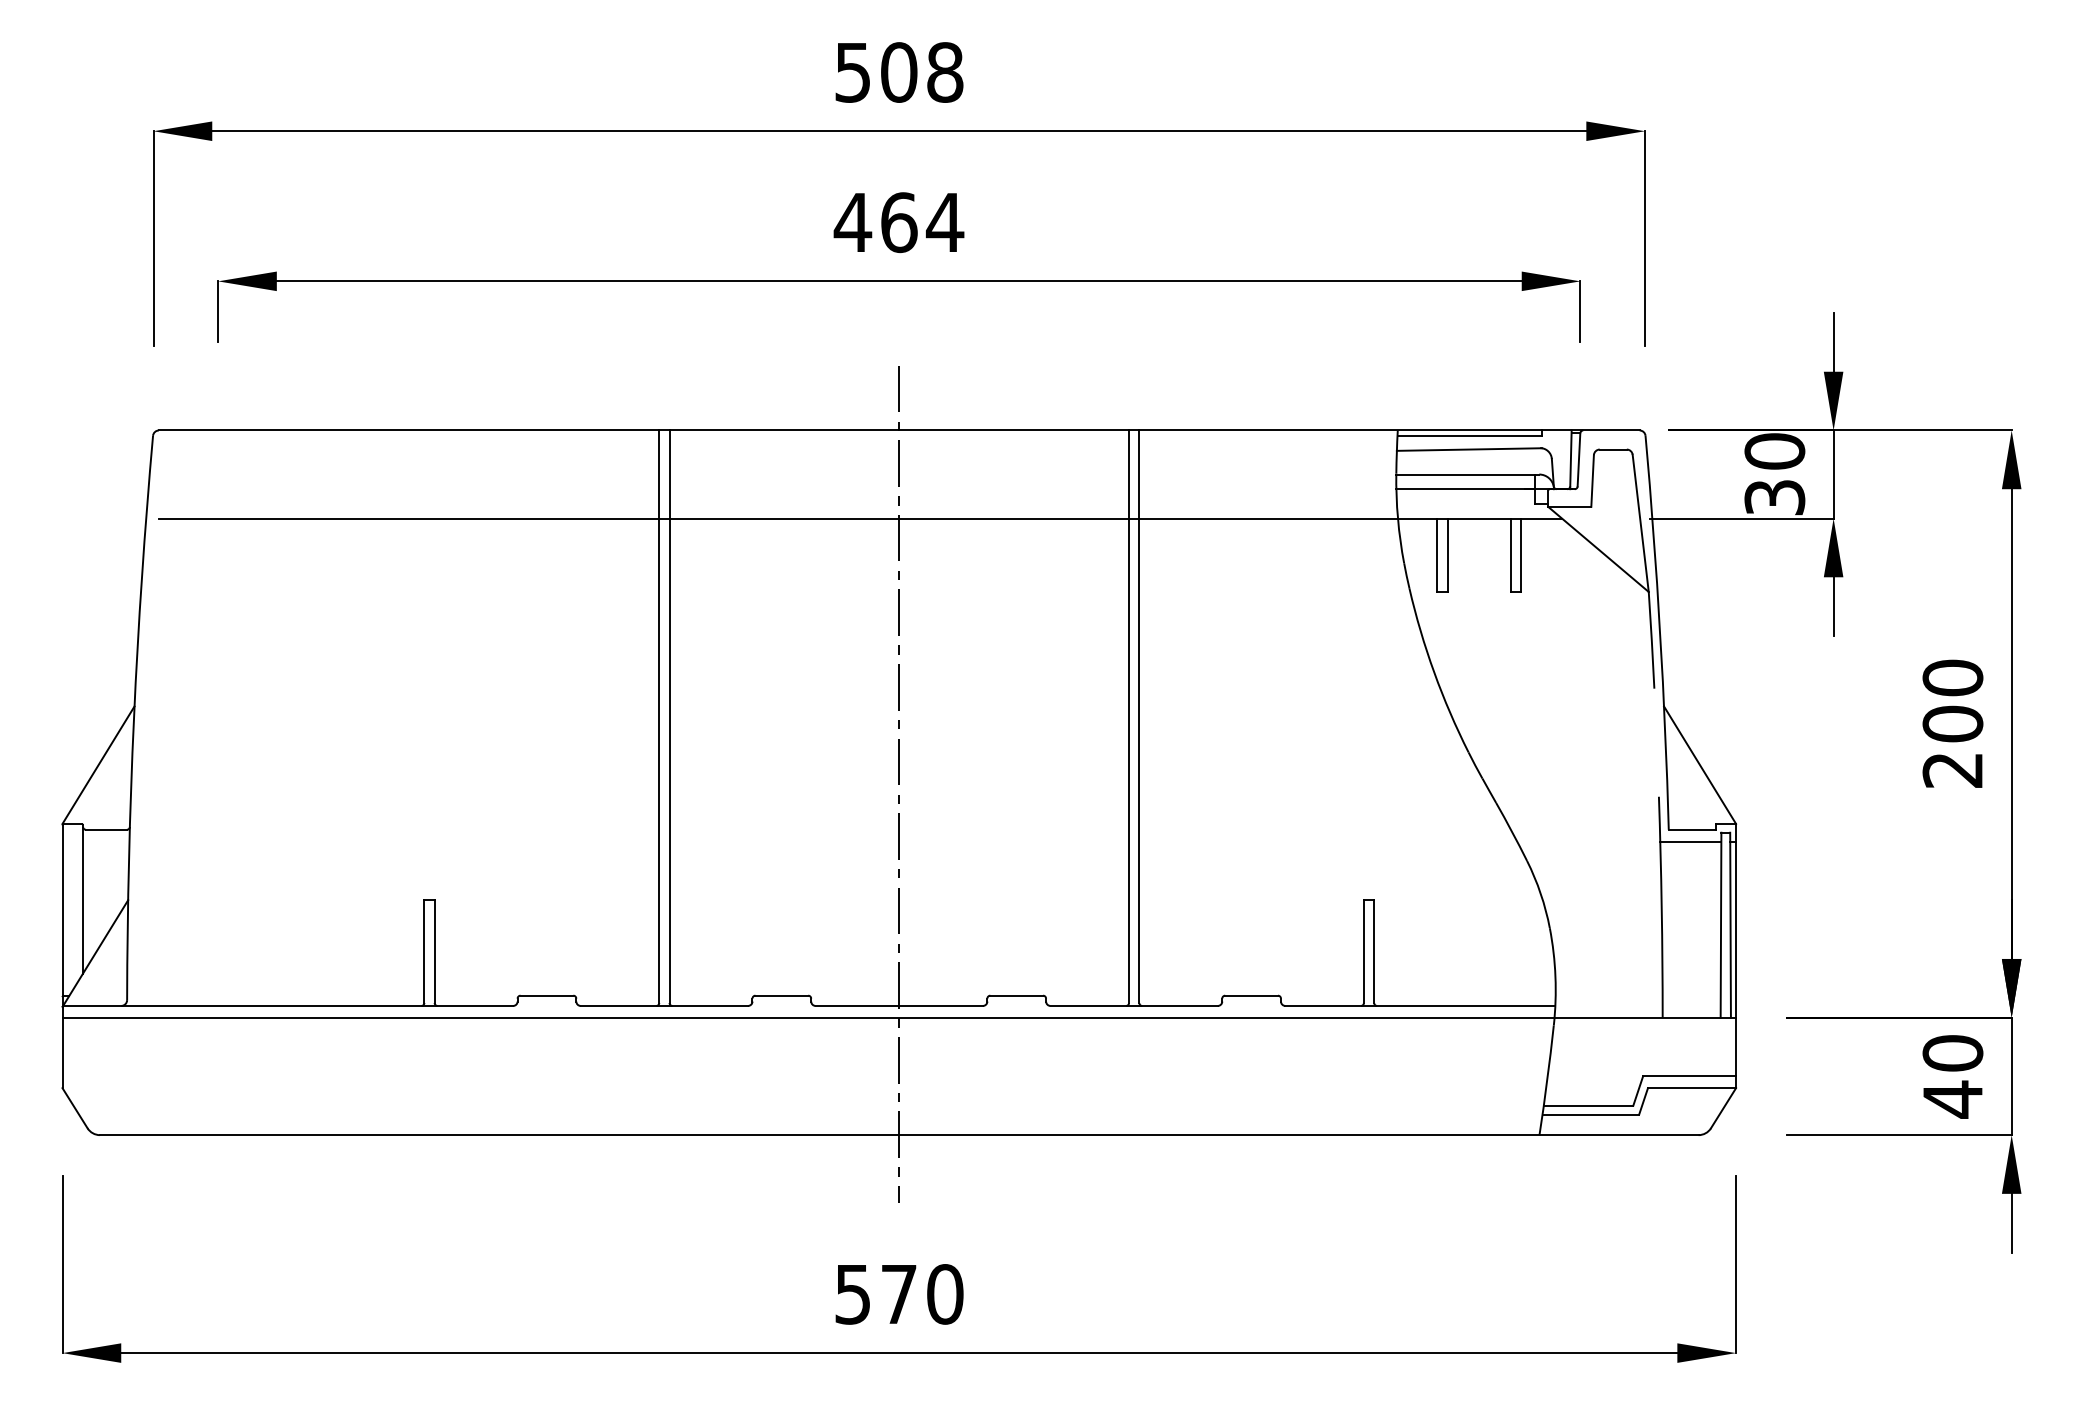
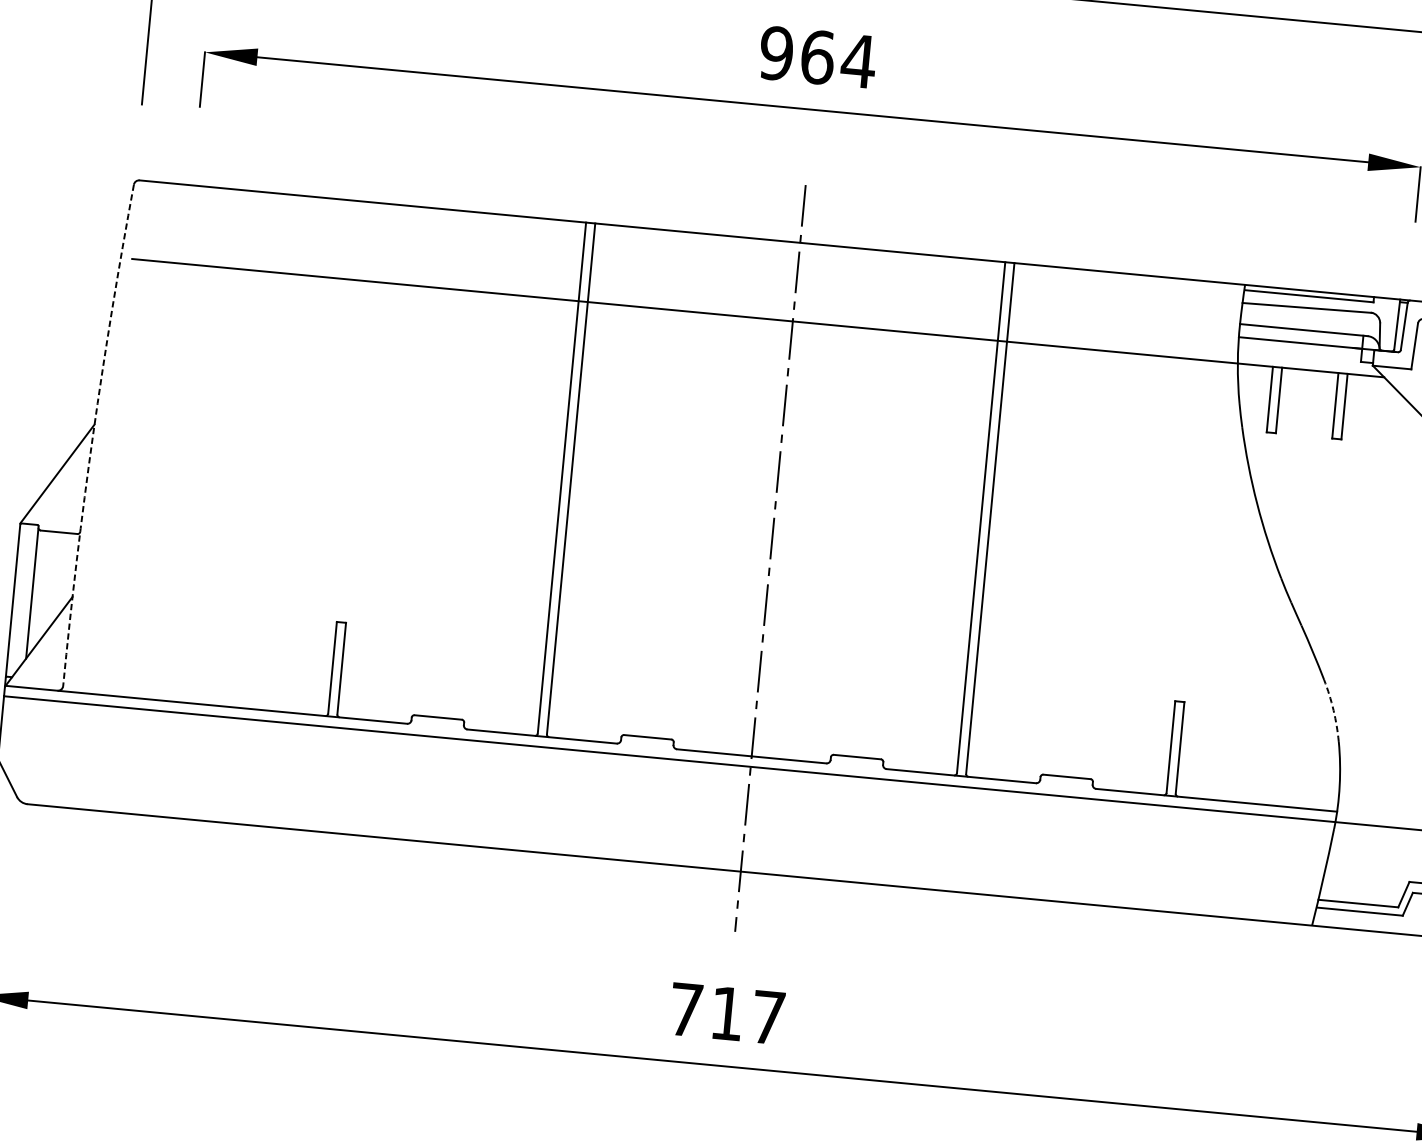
text: (852, 222) -> (776, 53), 464 -> 964
arc: (134, 717) -> (93, 434), solid -> dashed
arc: (1540, 893) -> (1333, 710), solid -> dashed
text: (899, 1294) -> (727, 1013), 570 -> 717

